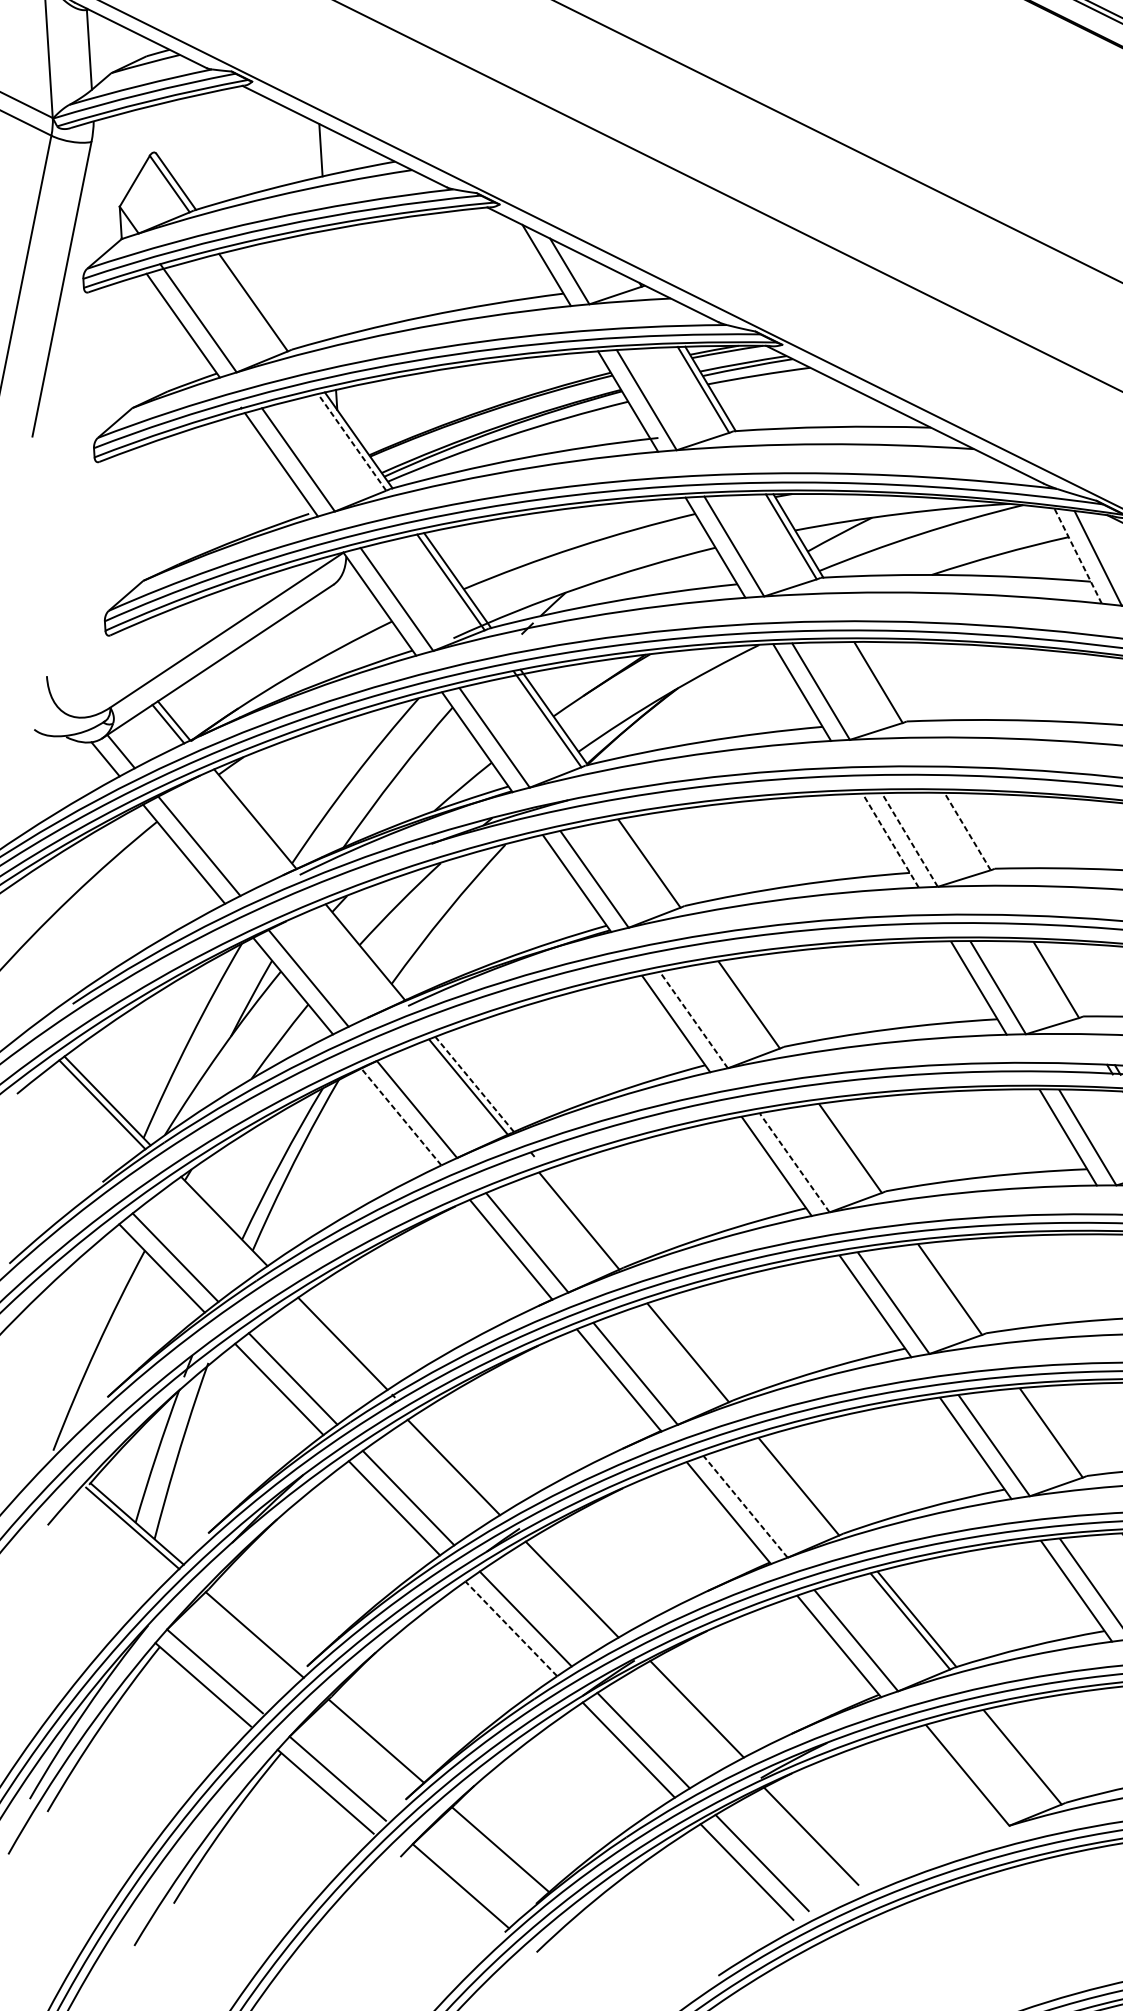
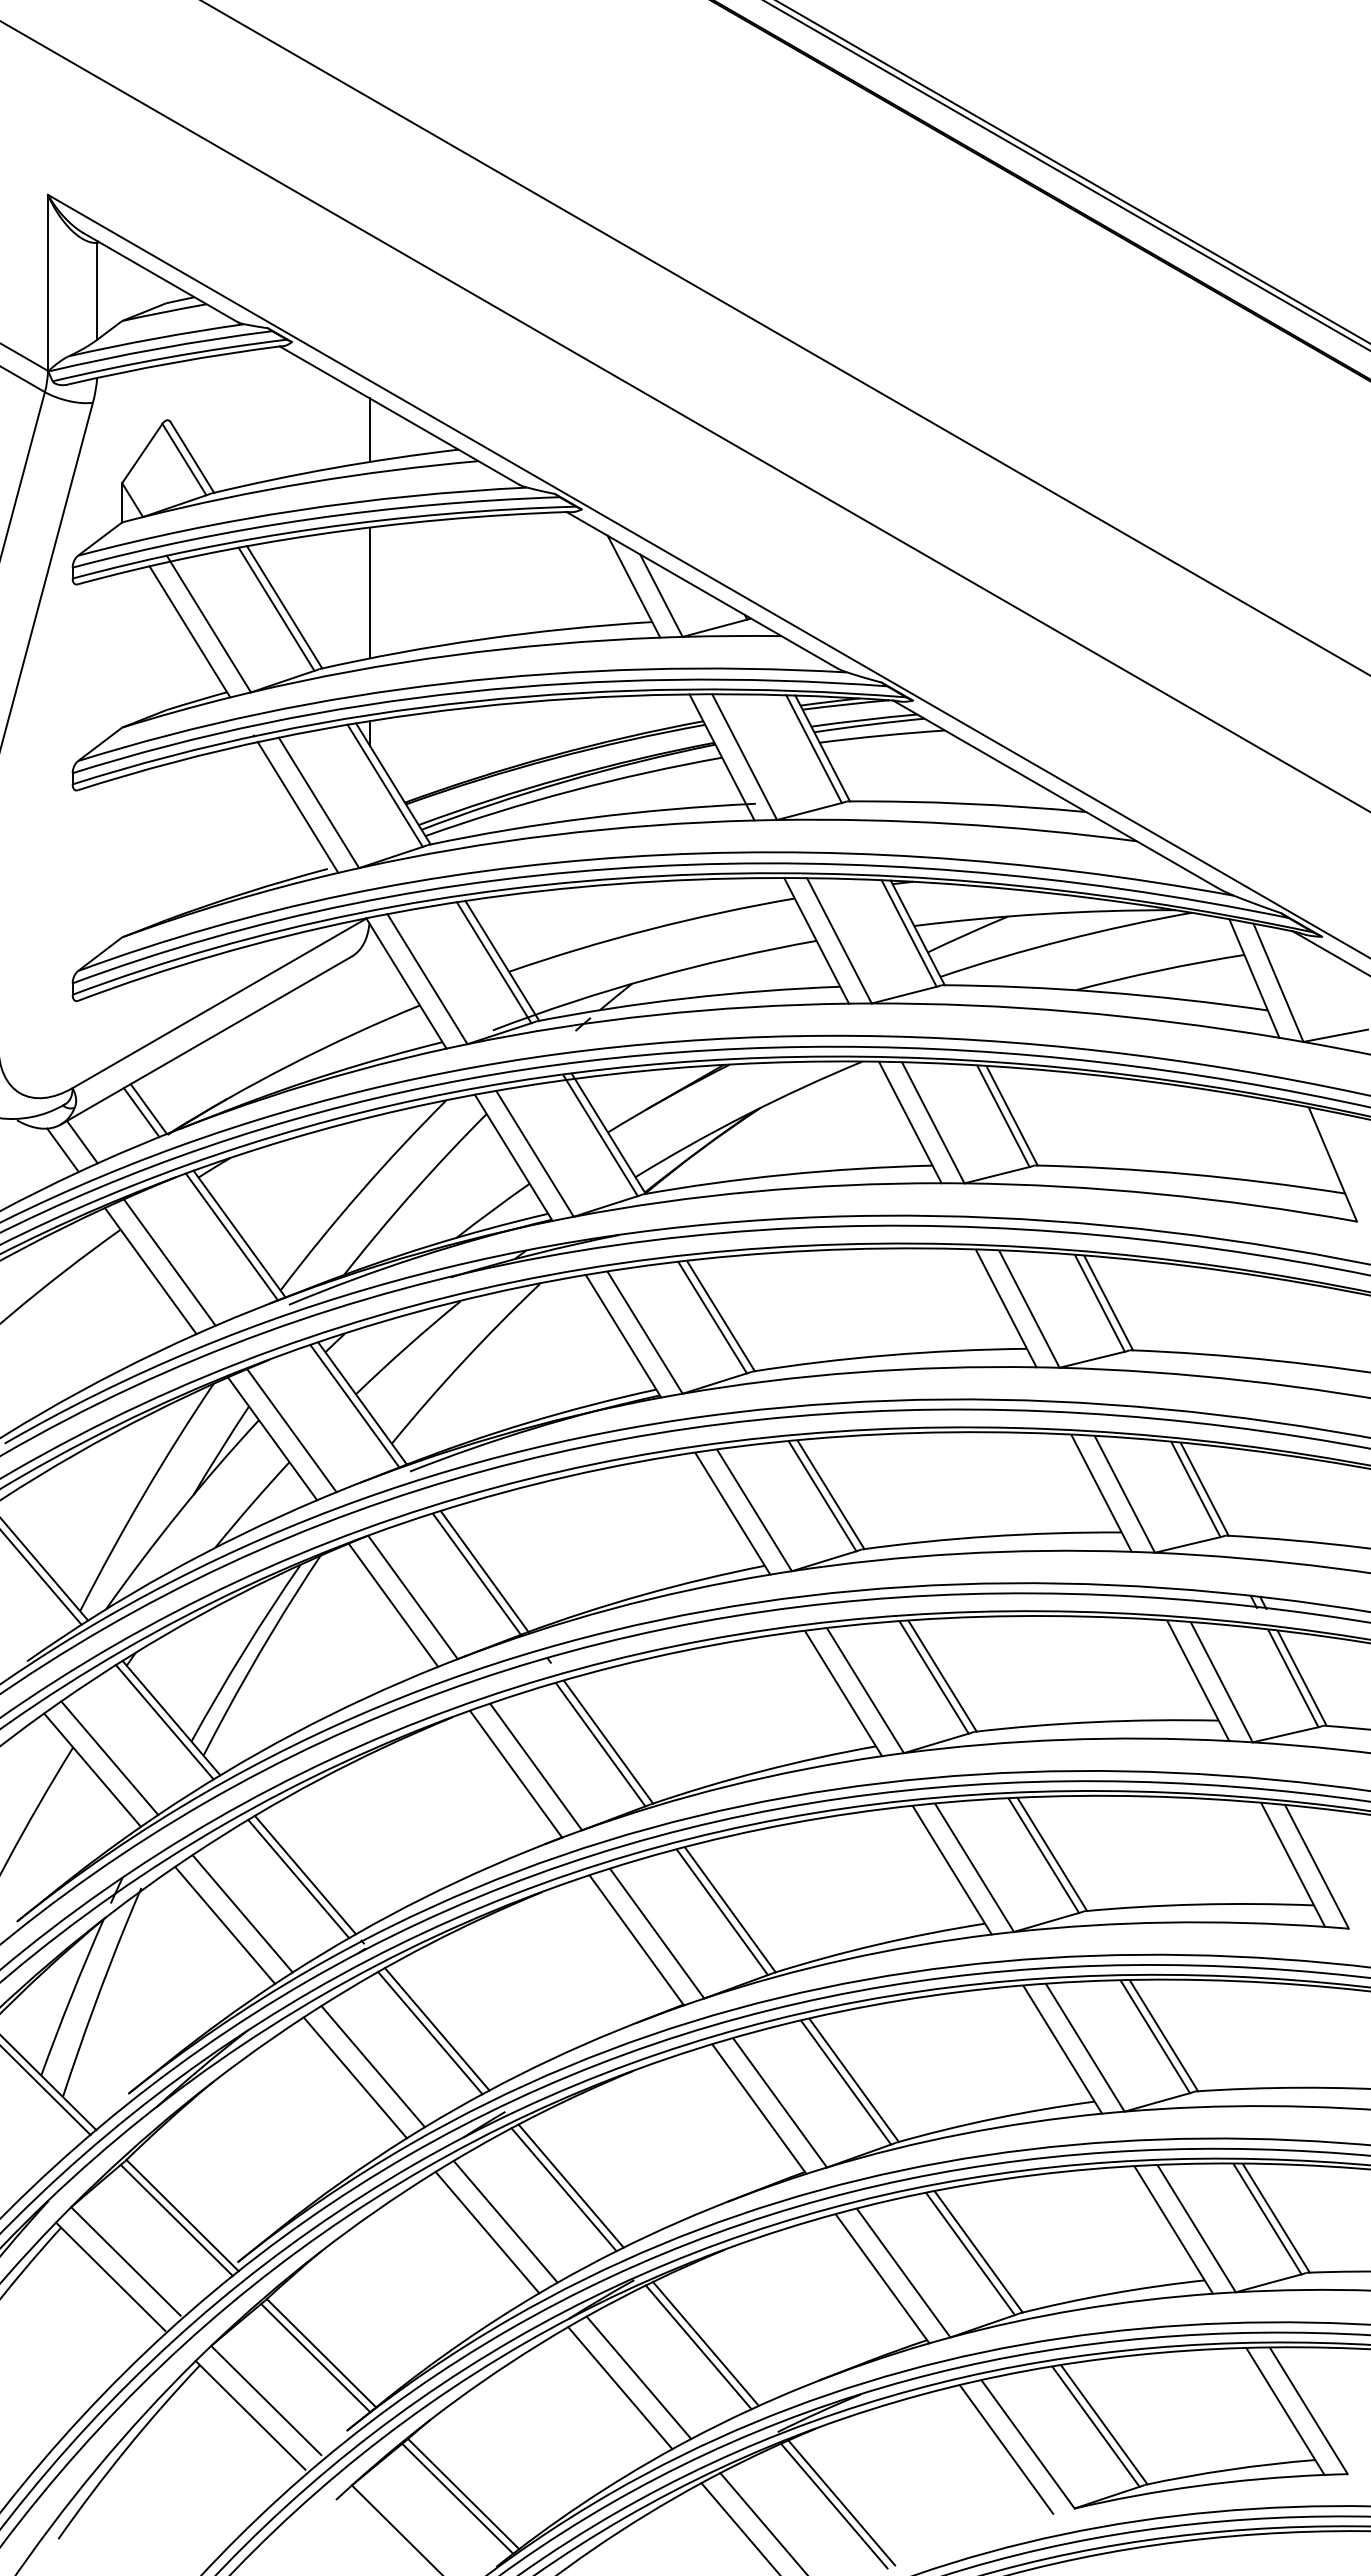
line: (329, 283) -> (369, 592), added
line: (259, 300) -> (284, 607), added
line: (352, 442) -> (385, 785), dashed -> solid
line: (1078, 556) -> (1254, 978), dashed -> solid
line: (885, 681) -> (1011, 1115), added
line: (248, 821) -> (231, 1236), added
line: (968, 831) -> (1100, 1303), dashed -> solid
line: (974, 831) -> (1108, 1303), added
line: (891, 840) -> (1006, 1308), dashed -> solid
line: (910, 840) -> (1029, 1309), dashed -> solid
line: (655, 862) -> (720, 1316), added
line: (358, 955) -> (354, 1406), added
line: (1063, 979) -> (1204, 1489), added
line: (755, 1003) -> (830, 1495), added
line: (693, 1020) -> (754, 1510), dashed -> solid
line: (474, 1084) -> (484, 1571), dashed -> solid
line: (401, 1116) -> (393, 1604), dashed -> solid
line: (857, 1147) -> (942, 1676), added
line: (794, 1163) -> (865, 1691), dashed -> solid
line: (585, 1218) -> (608, 1741), added
line: (218, 1225) -> (164, 1722), added
line: (957, 1288) -> (1052, 1854), added
line: (337, 1347) -> (298, 1878), added
line: (694, 1350) -> (730, 1909), added
line: (1058, 1431) -> (1164, 2035), added
line: (458, 1464) -> (436, 2029), added
line: (804, 1483) -> (853, 2079), added
line: (746, 1507) -> (780, 2103), dashed -> solid
line: (577, 1585) -> (570, 2185), added
line: (511, 1628) -> (487, 2232), dashed -> solid
line: (259, 1630) -> (182, 2215), added
line: (691, 1712) -> (698, 2347), added
line: (380, 1737) -> (321, 2353), added
line: (1029, 1755) -> (1104, 2424), added
line: (950, 1780) -> (1006, 2449), added
line: (816, 1832) -> (841, 2502), added
line: (505, 1845) -> (463, 2493), added

